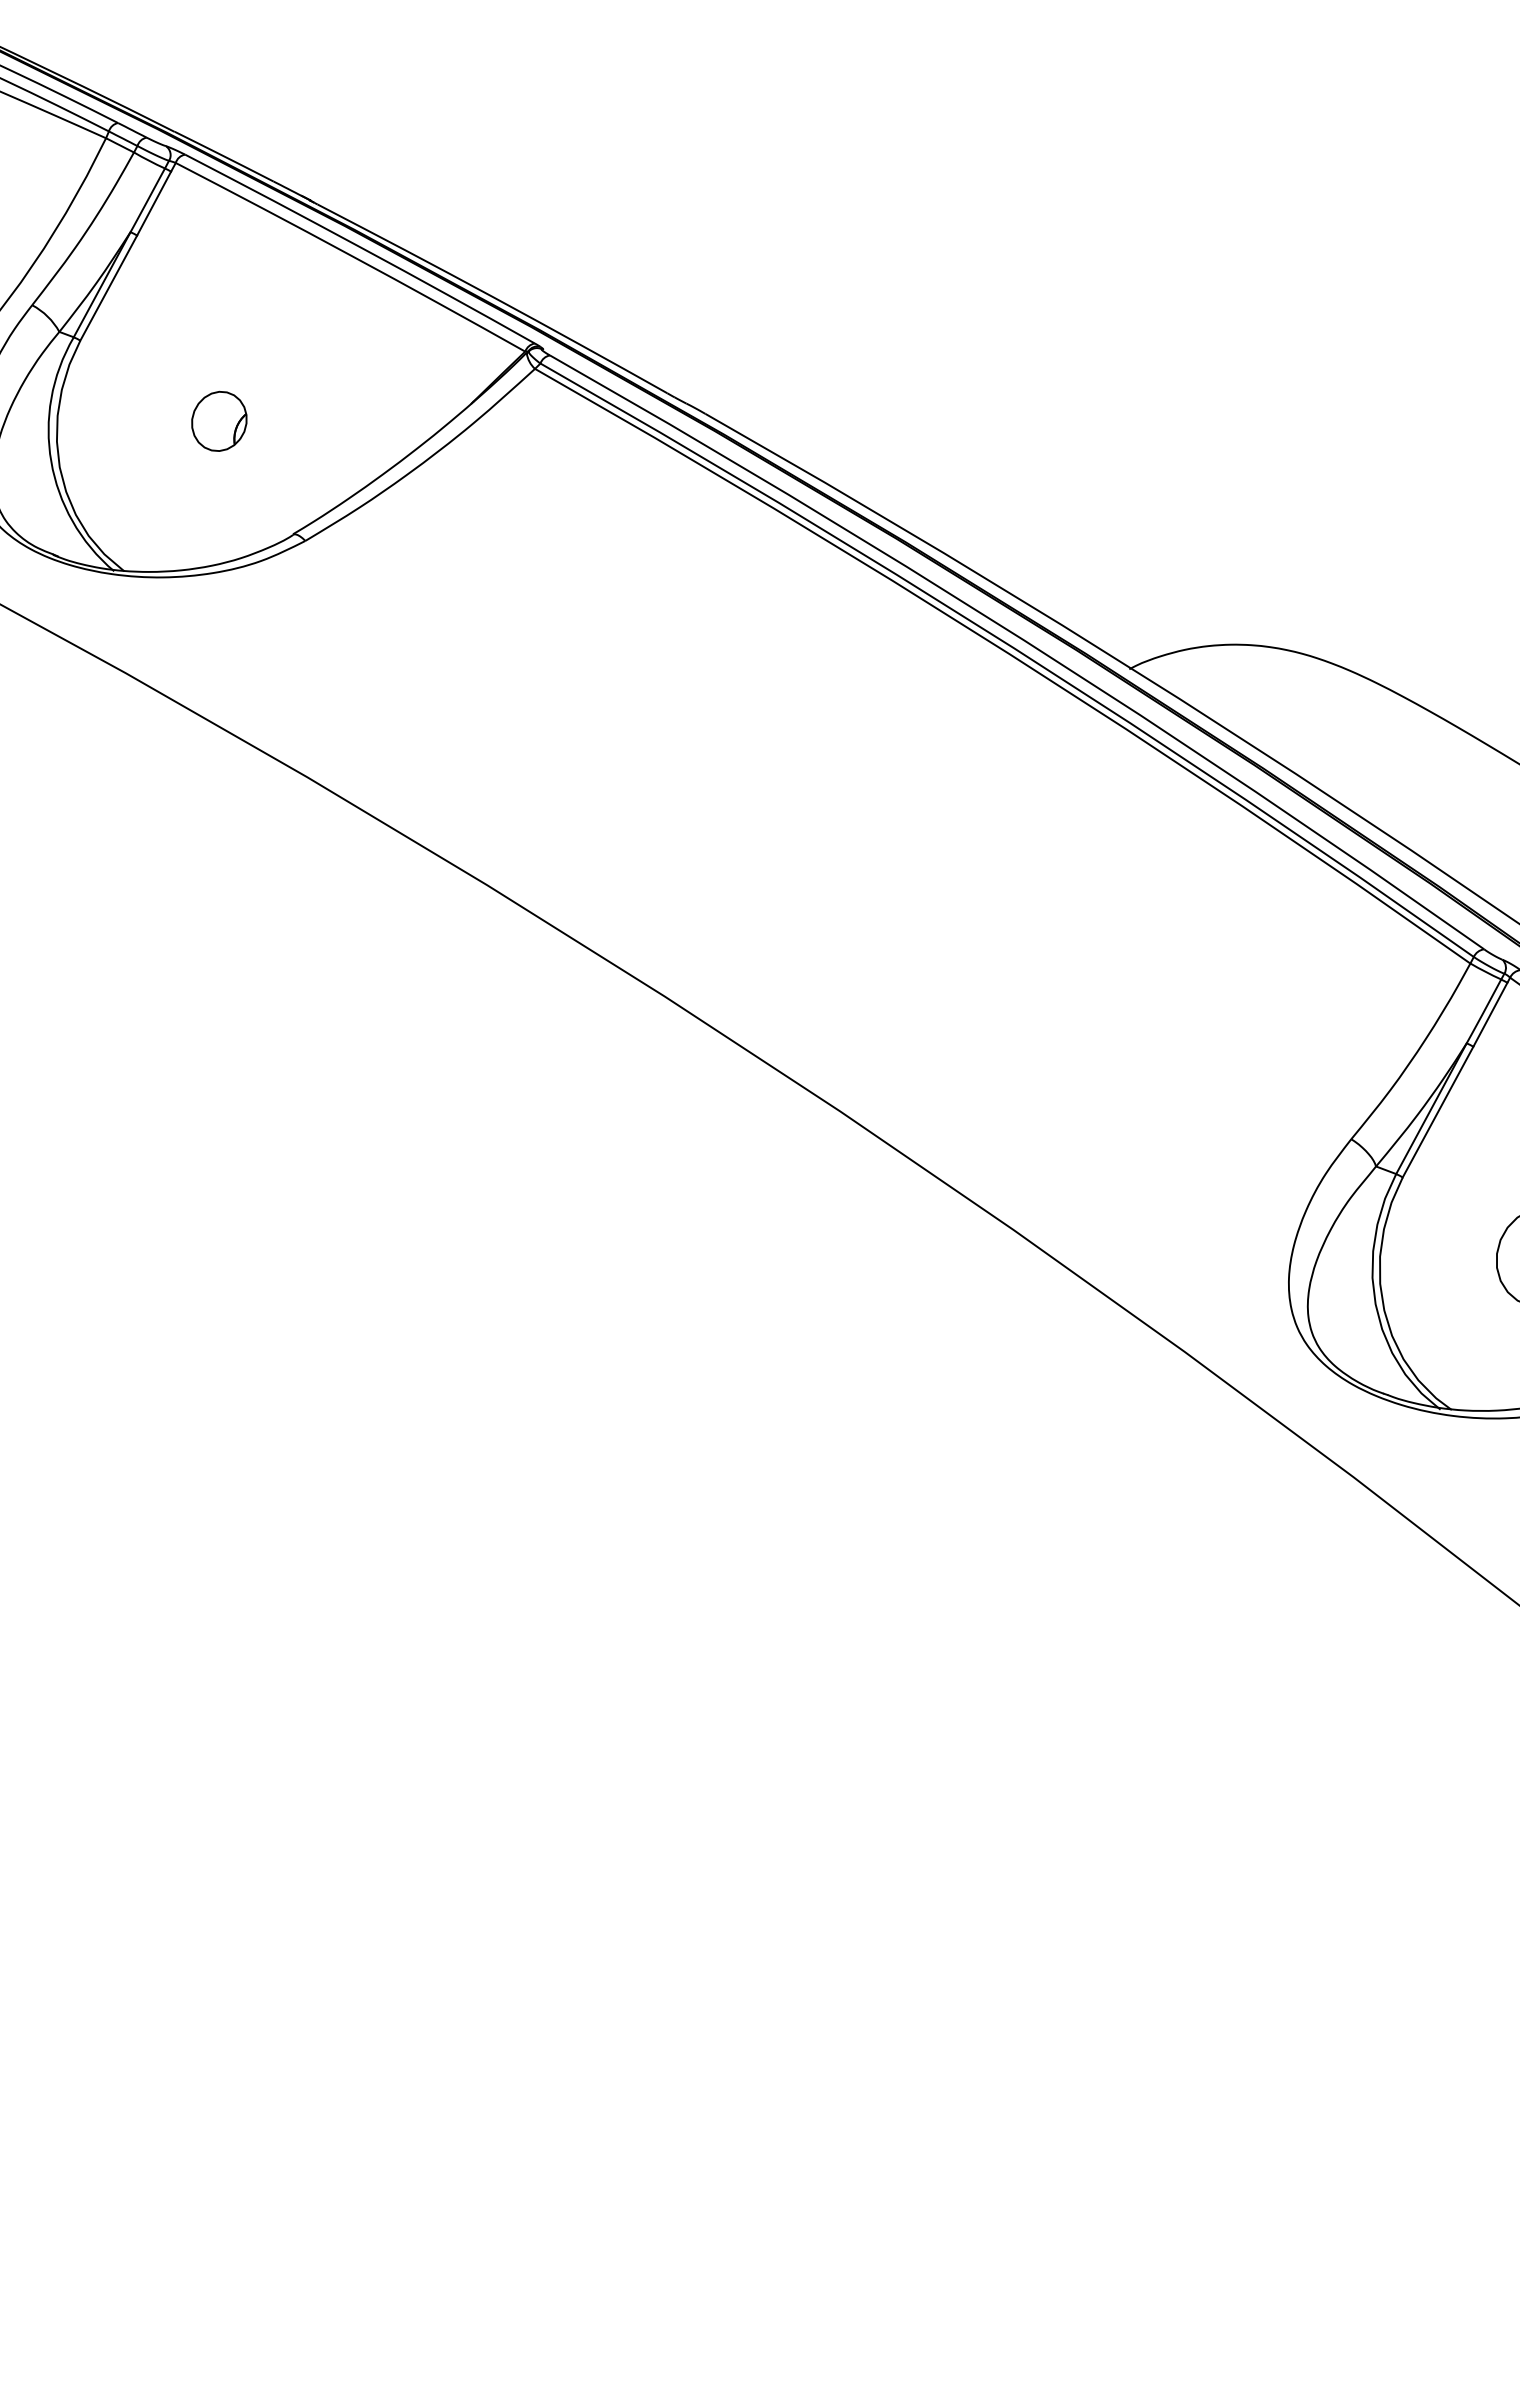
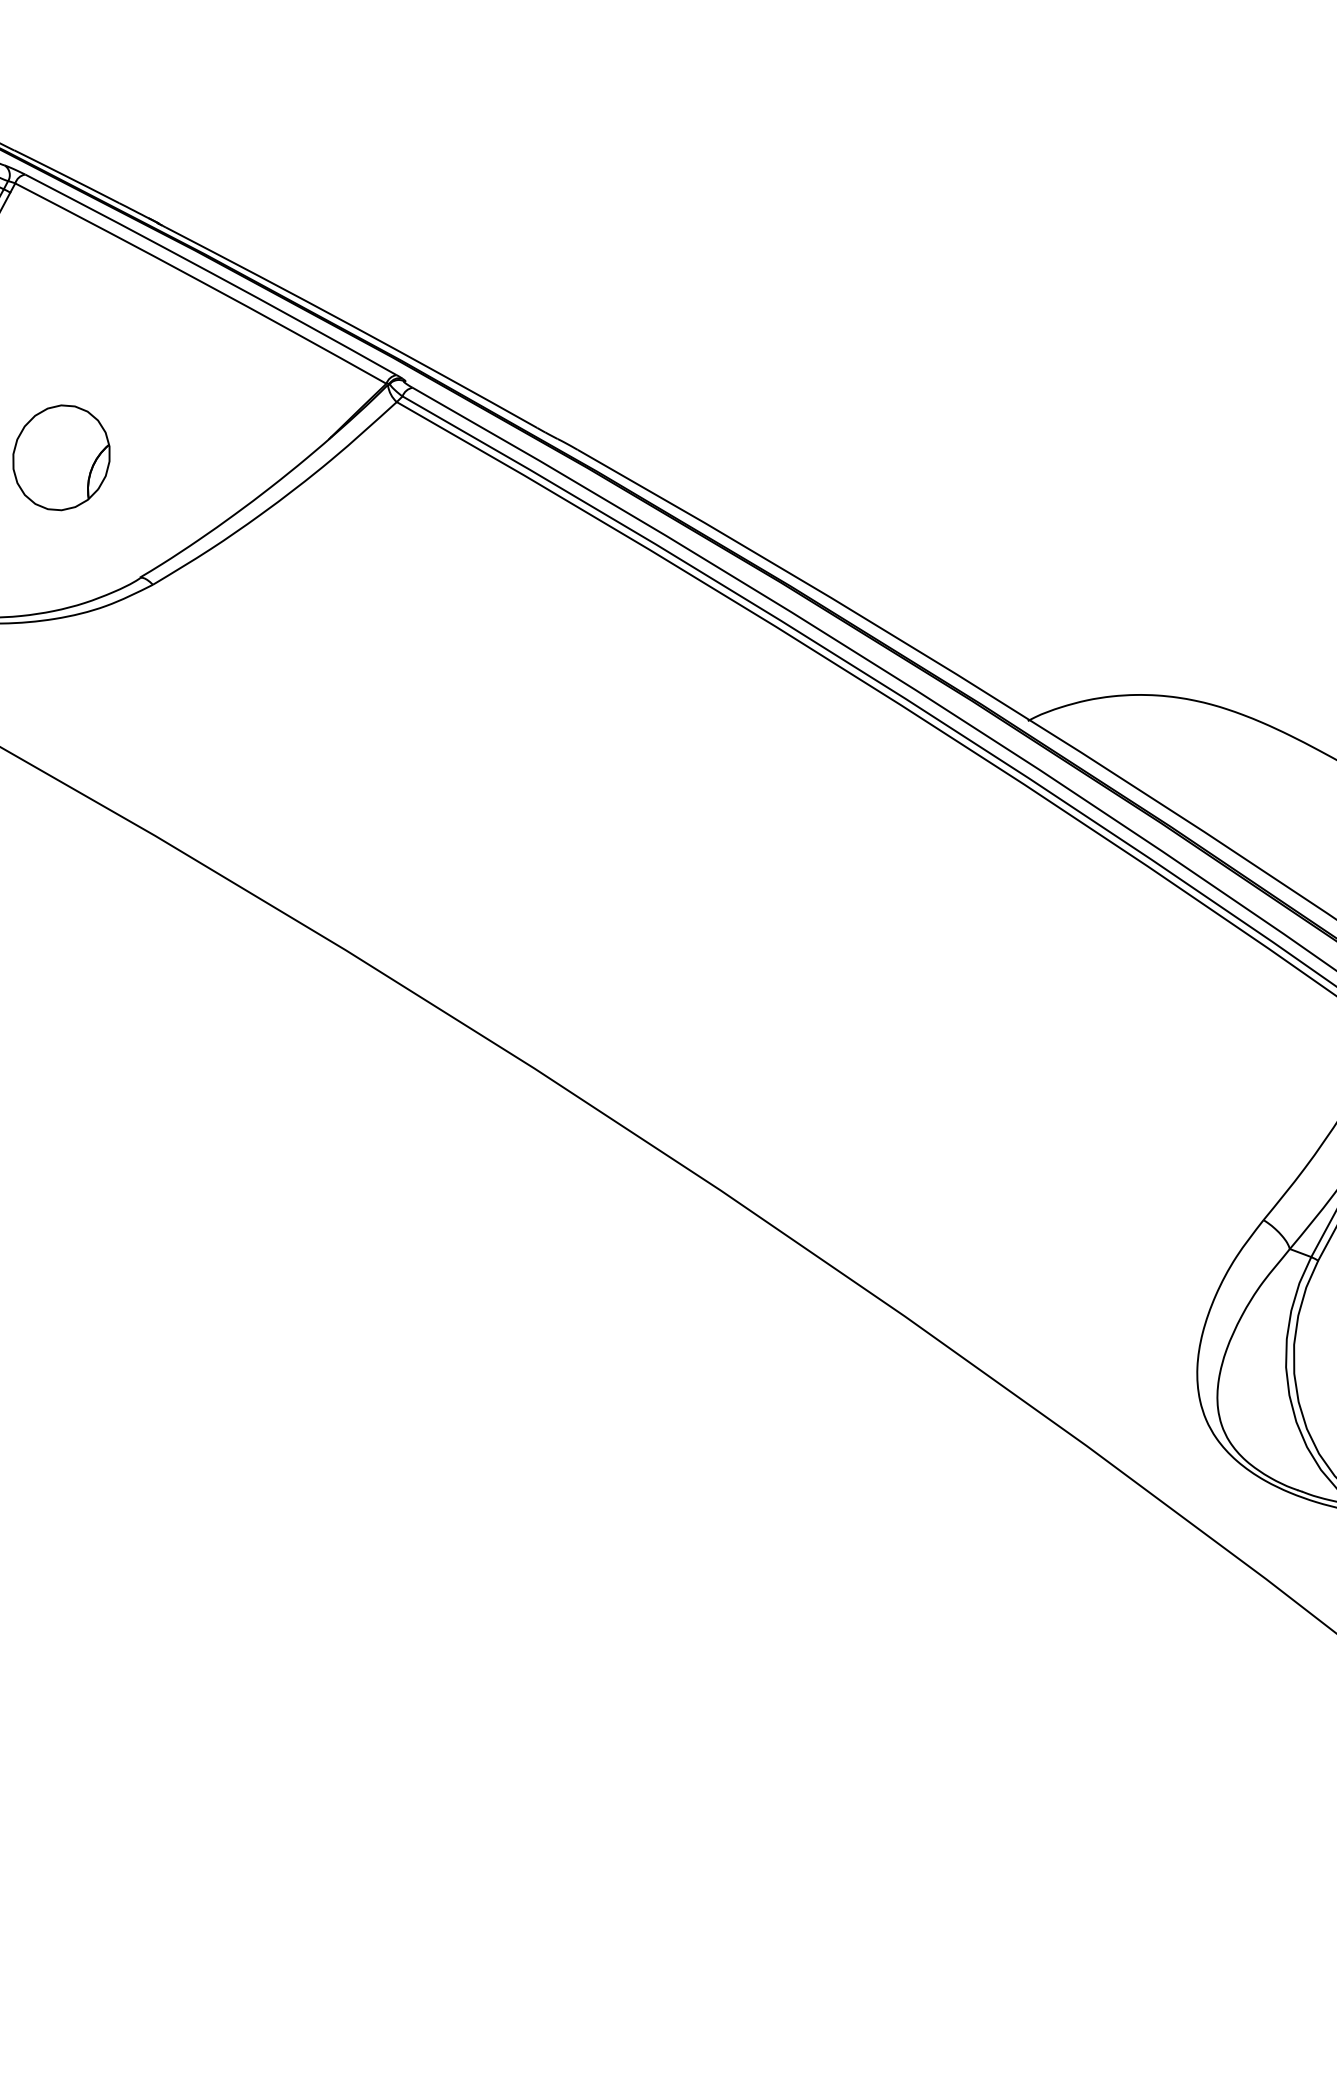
part: (219, 421) -> (61, 457), size x1.67

